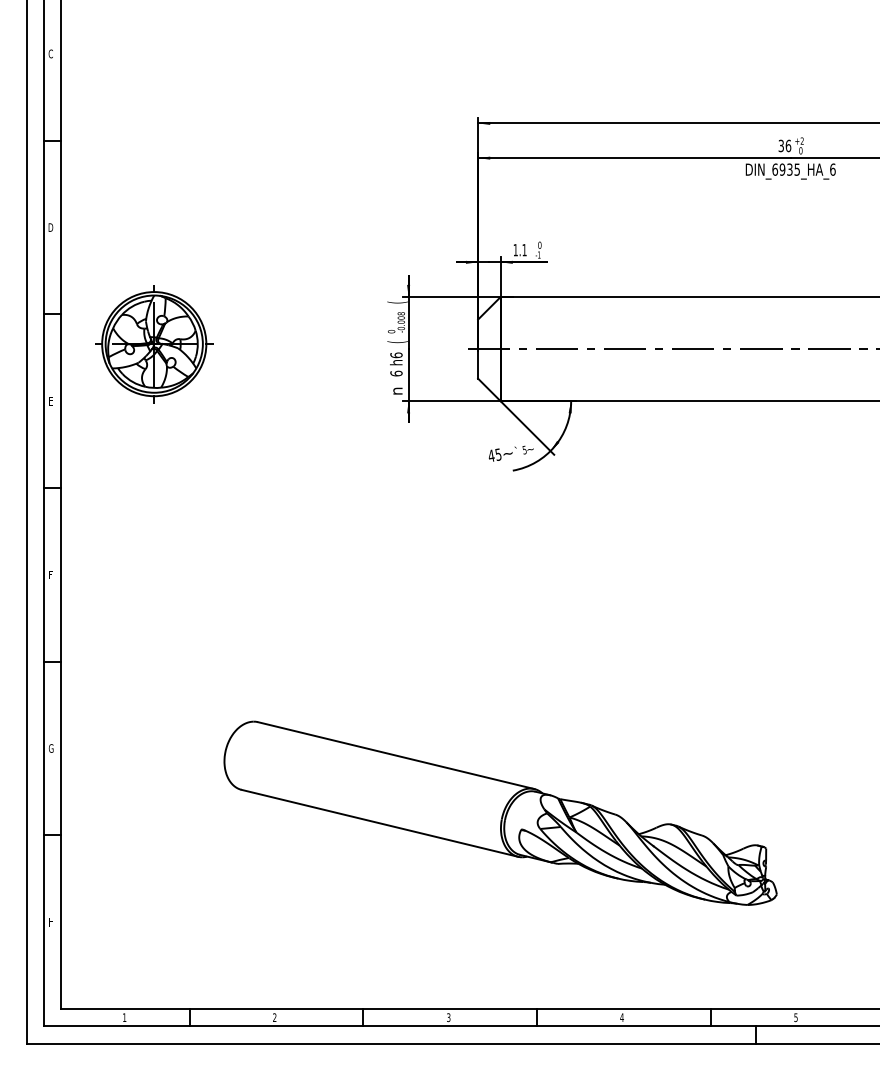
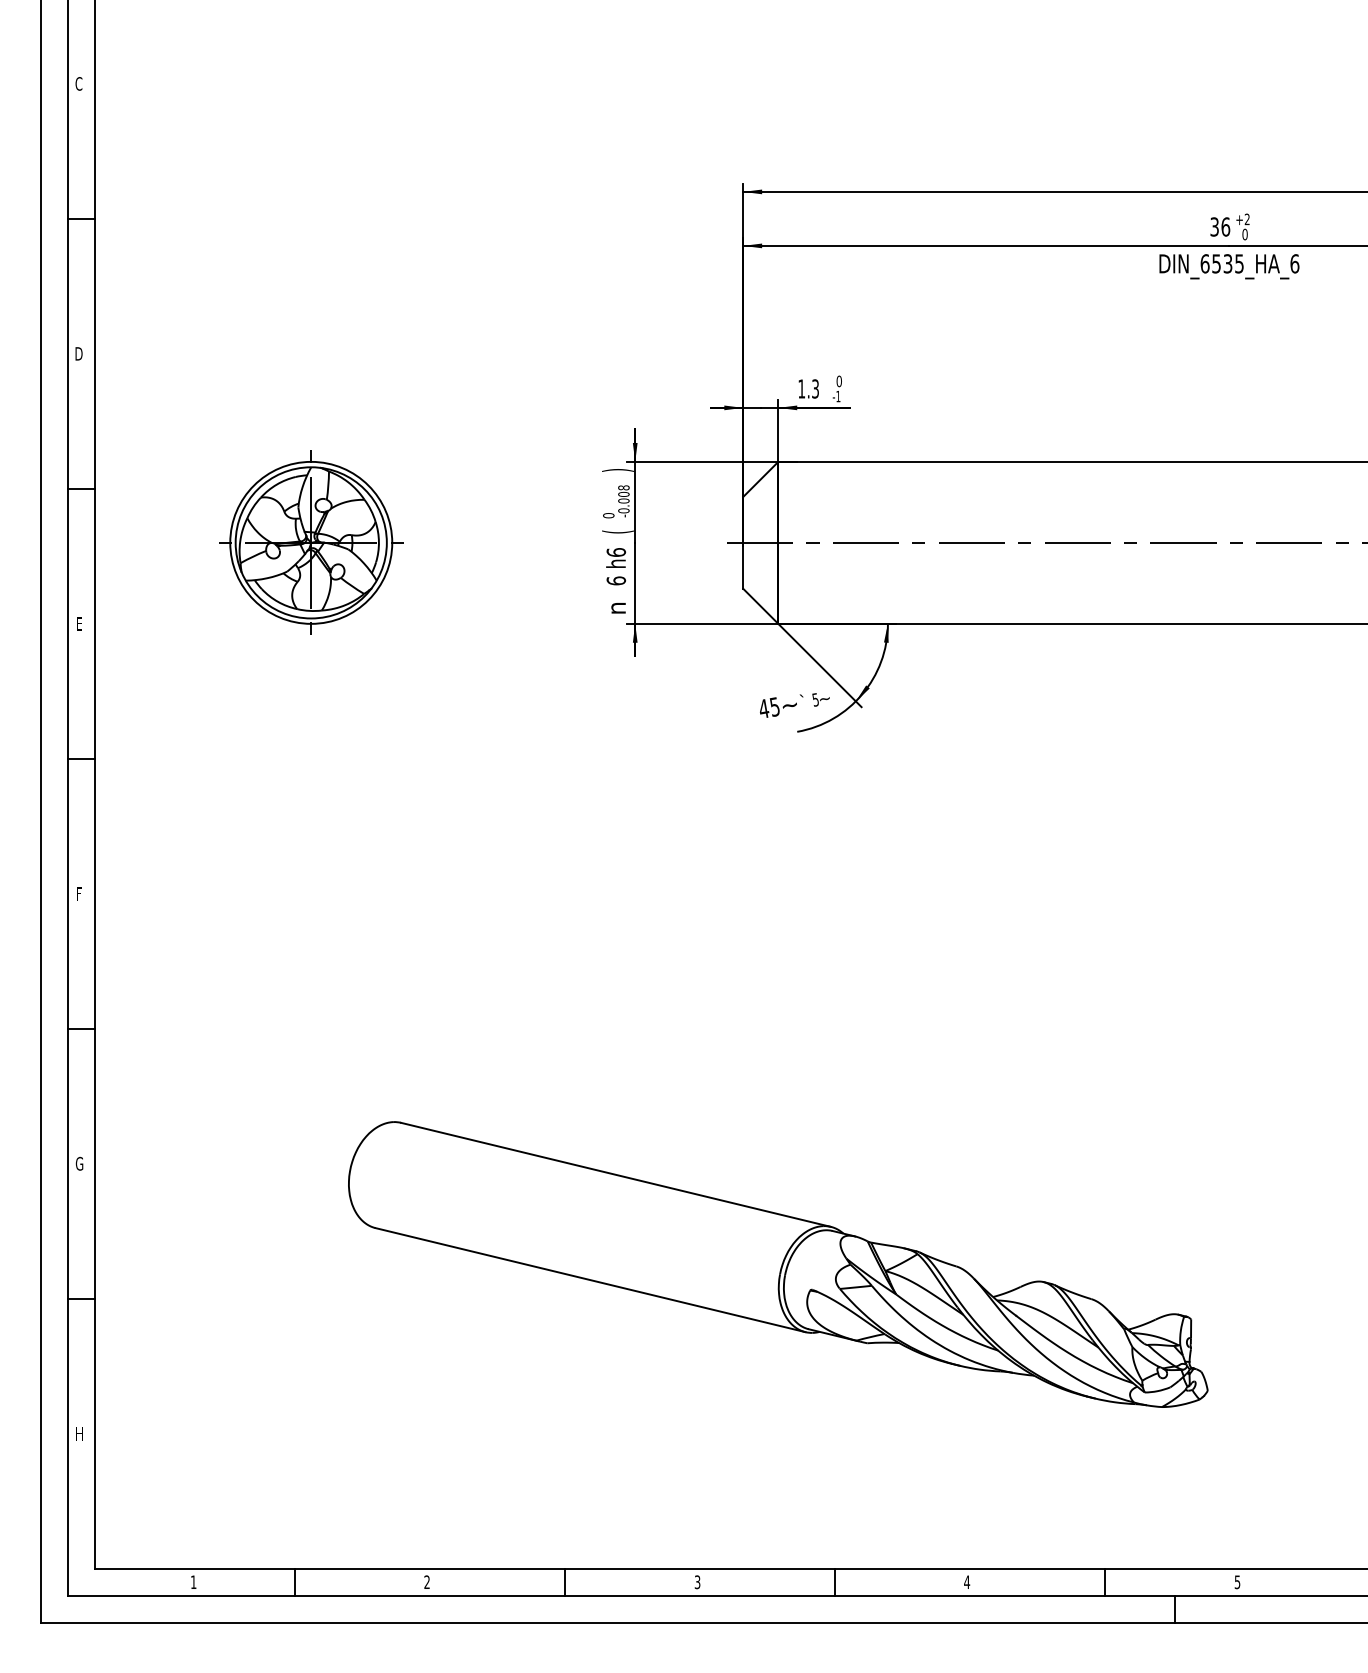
text: (782, 169) -> (1216, 263), DIN_6935_HA_6 -> DIN_6535_HA_6
text: (524, 250) -> (815, 389), 1.1 -> 1.3
text: (397, 302) -> (617, 470), ( -> )
part: (154, 344) -> (311, 543), moved

